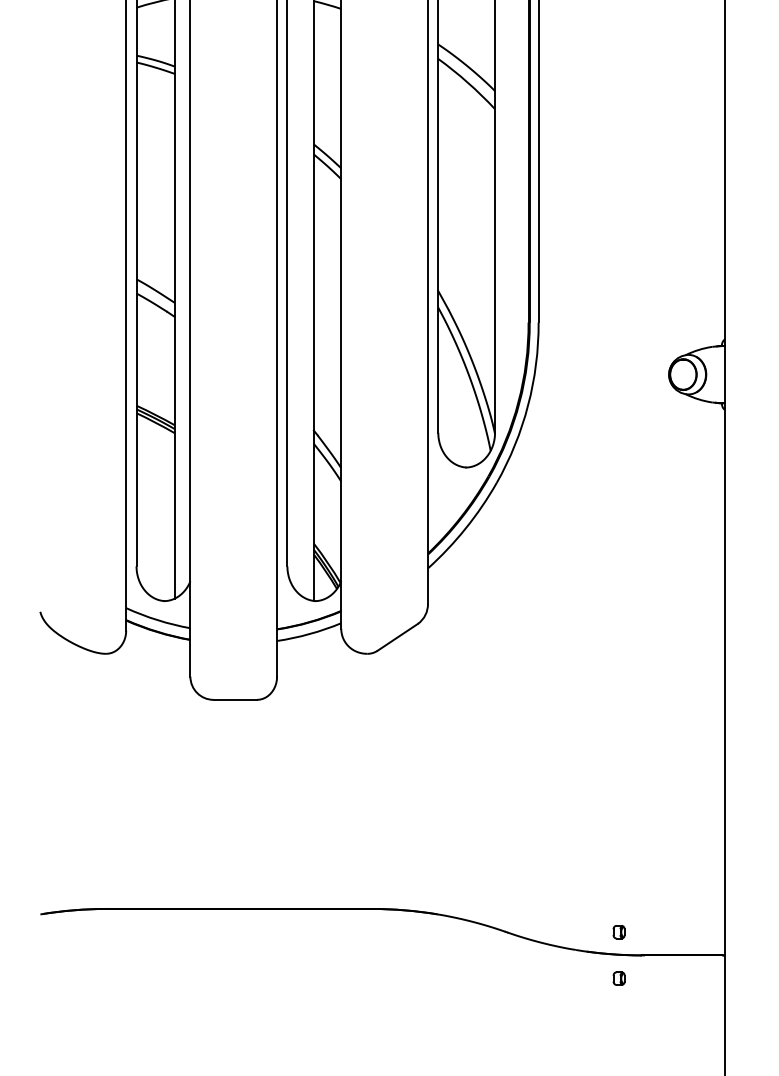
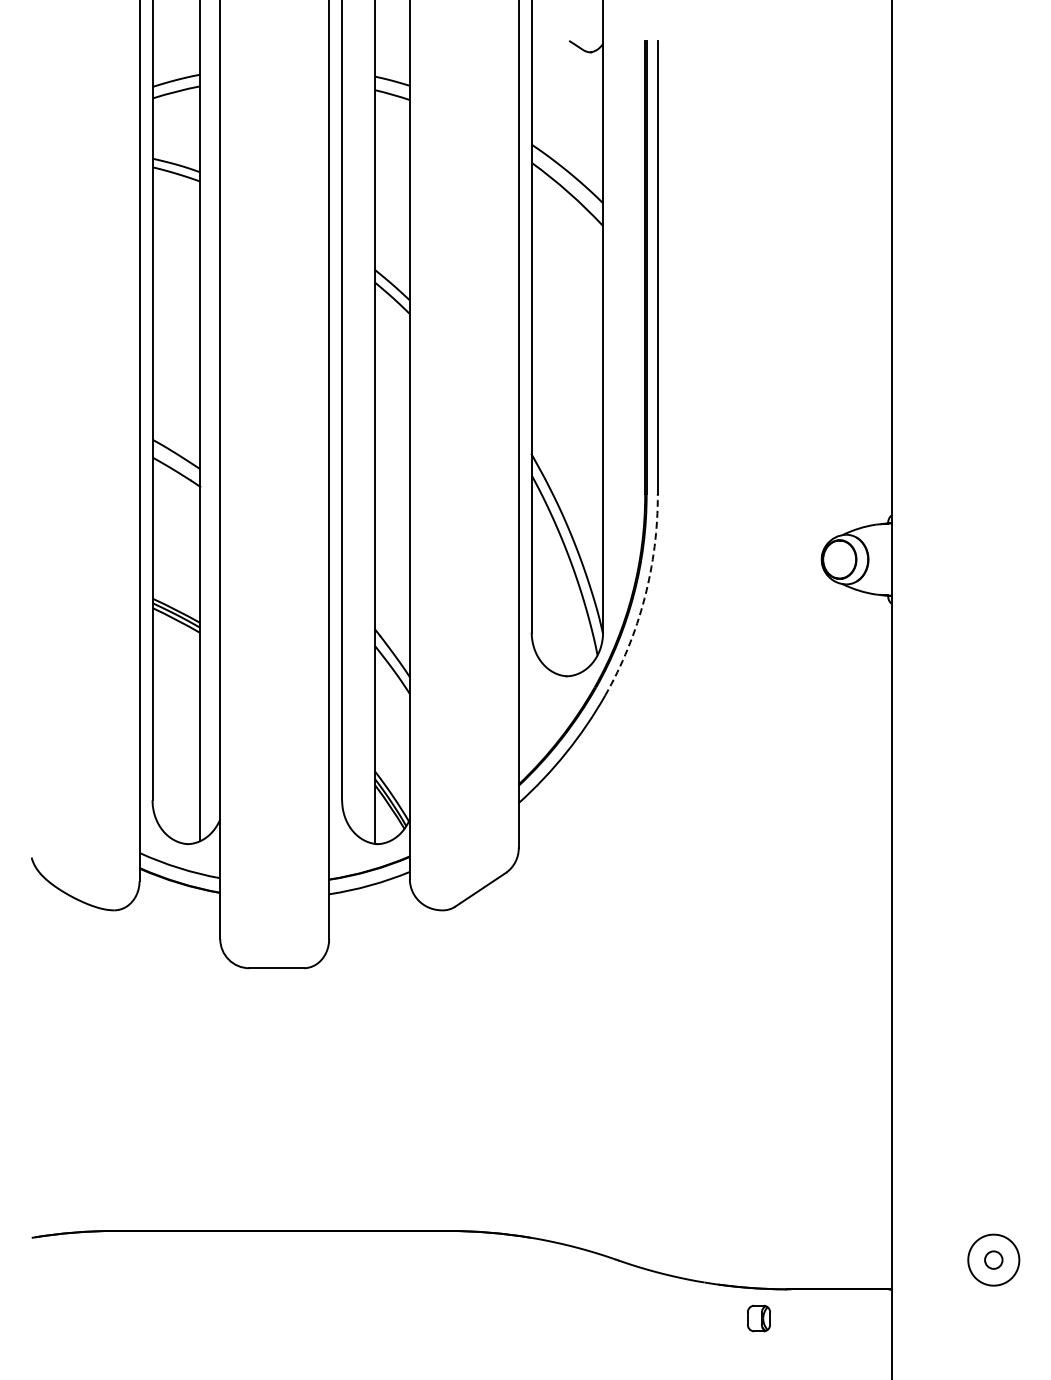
arc: (528, 405) -> (644, 598), solid -> dashed
part: (618, 931) -> (758, 1259), removed
part: (618, 978) -> (758, 1318), size x1.6

